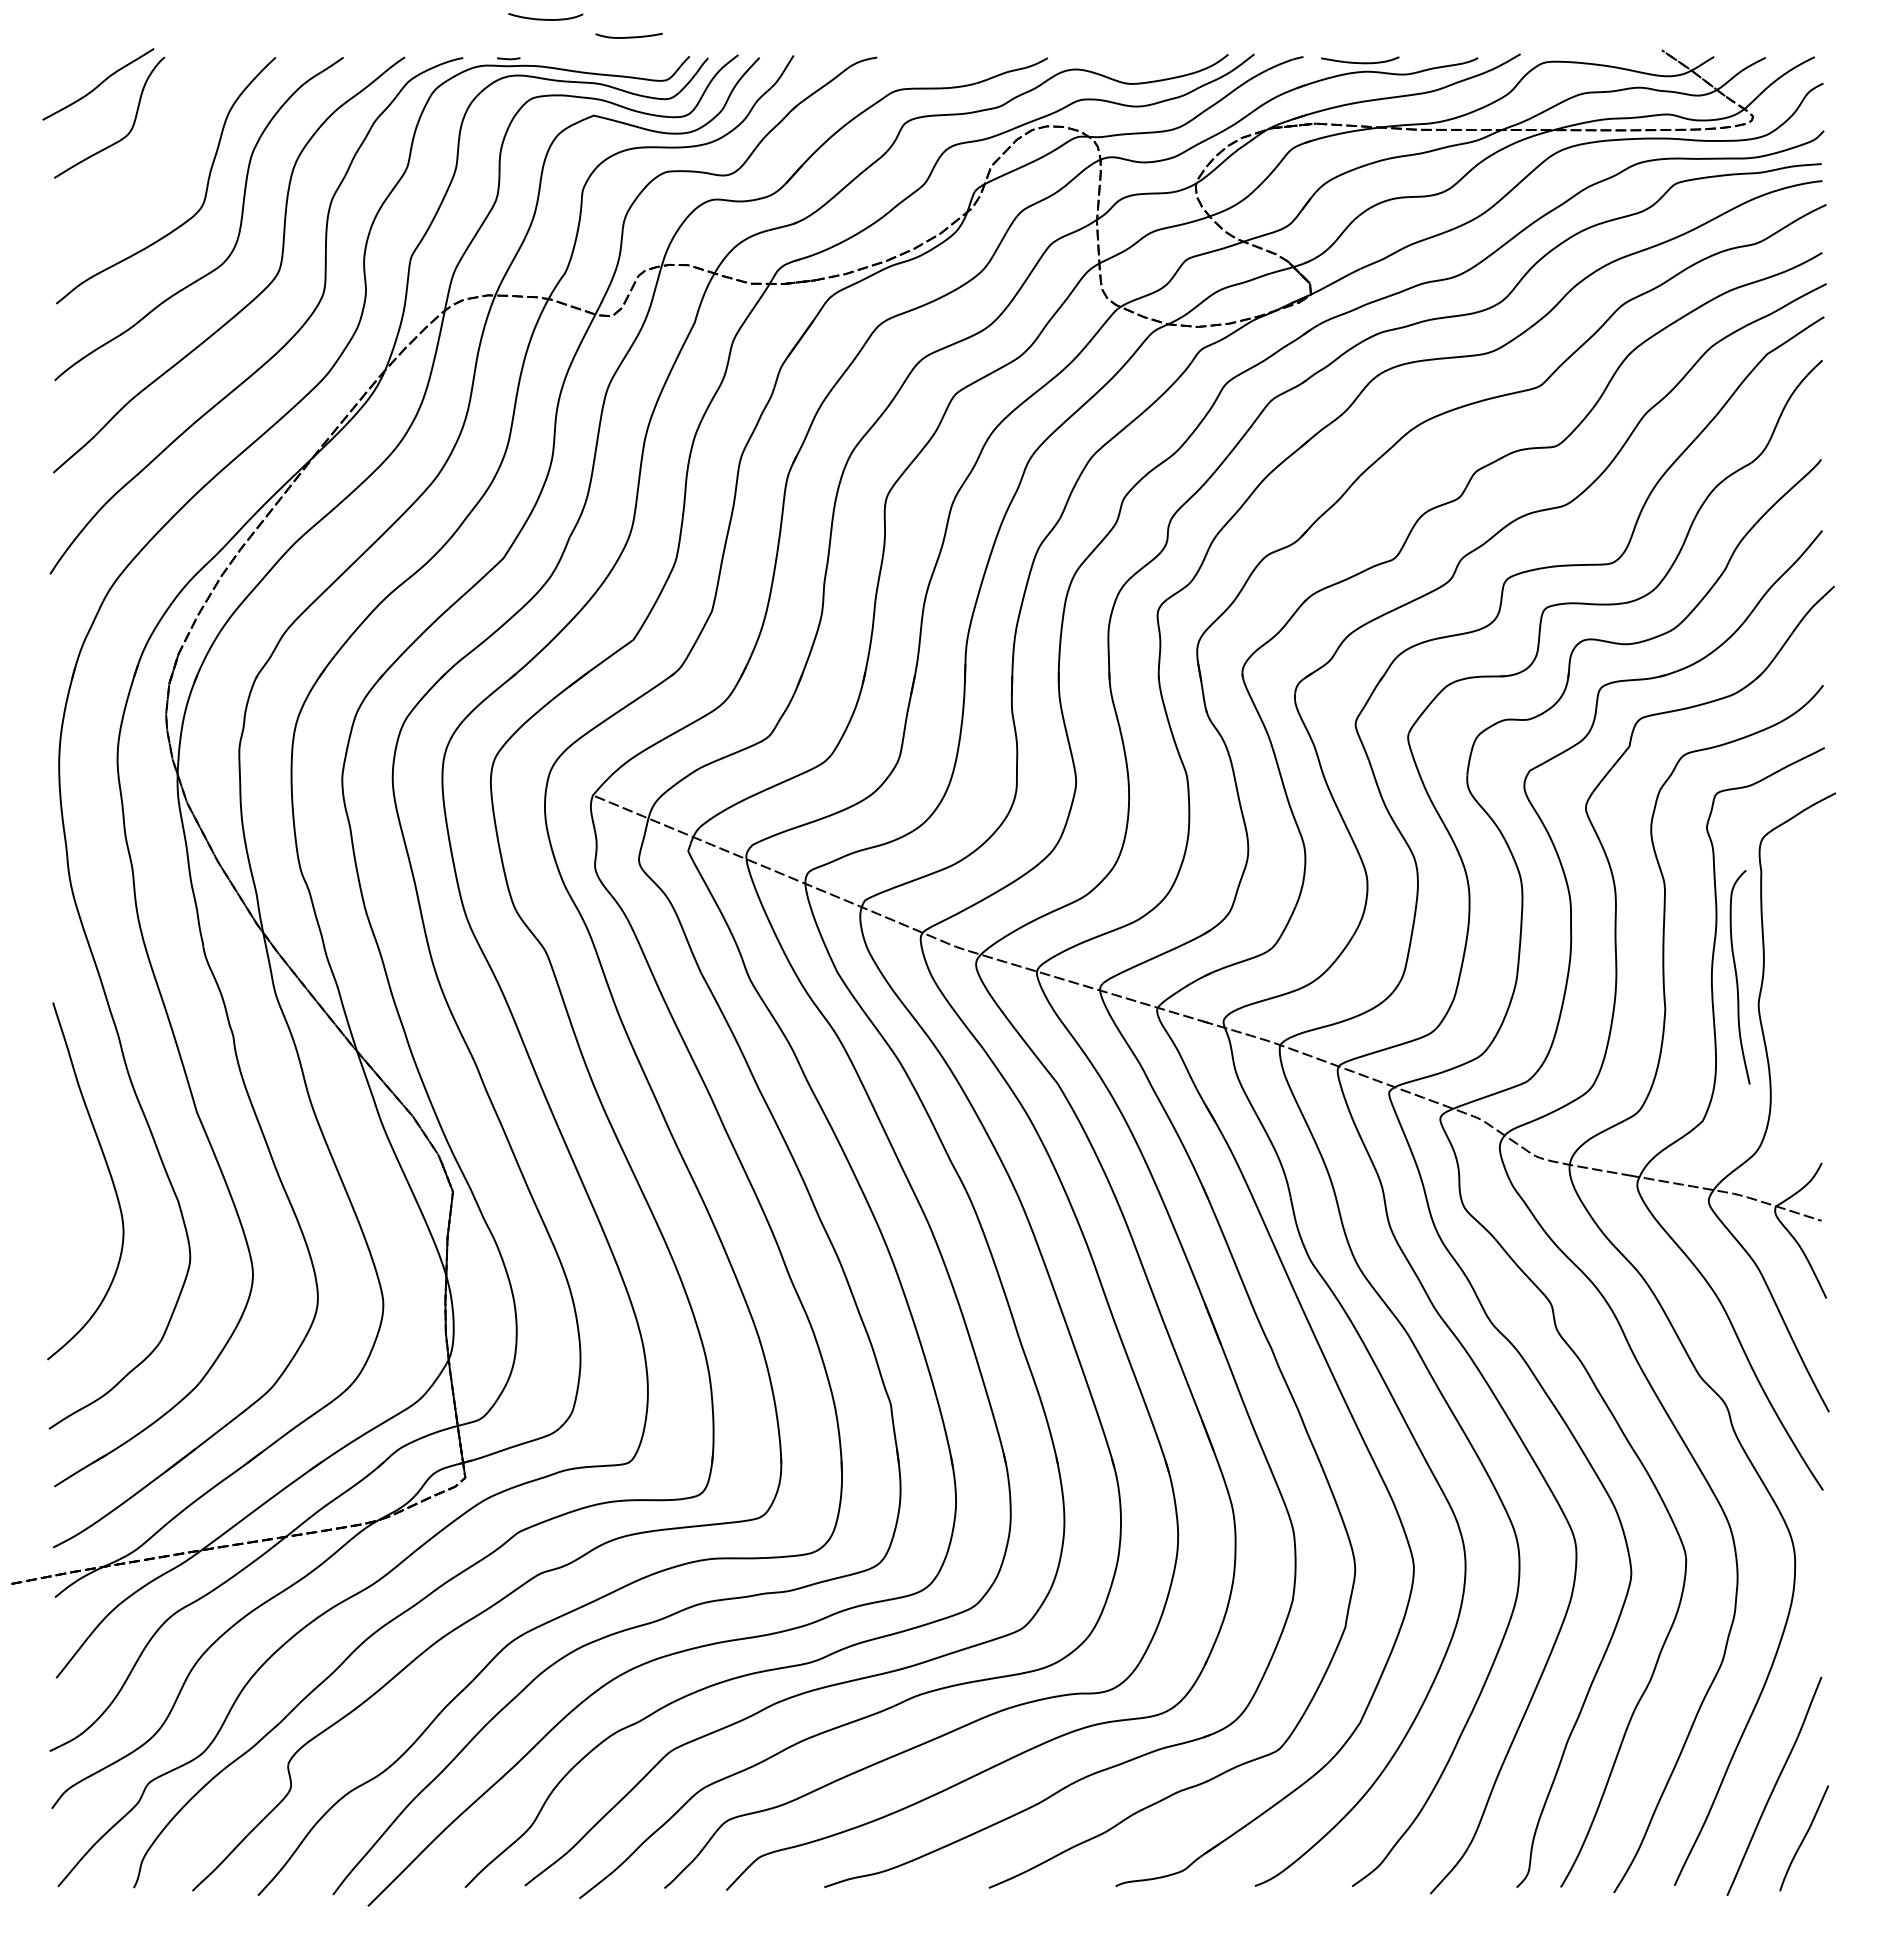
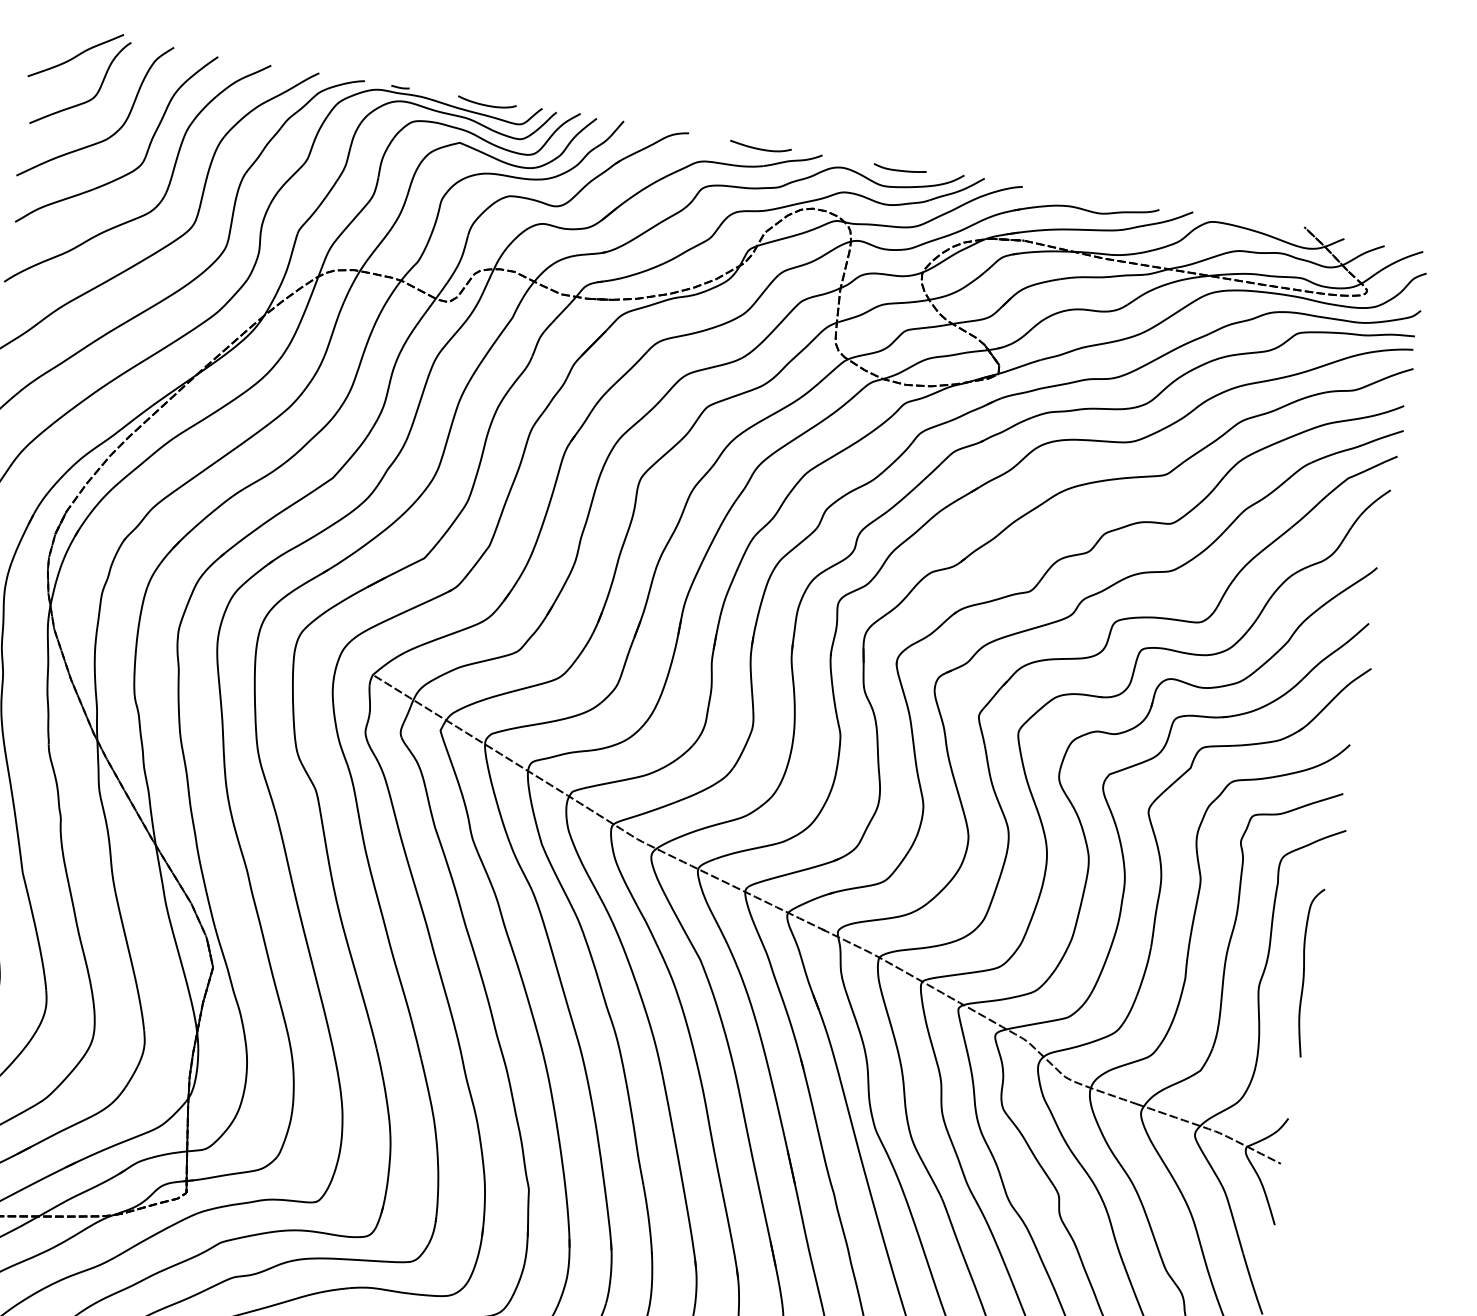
curve: (544, 18) -> (485, 104), moved
curve: (628, 36) -> (899, 169), moved
curve: (1360, 62) -> (760, 148), moved
curve: (159, 175) -> (112, 134), added
curve: (1737, 977) -> (1304, 972), moved

